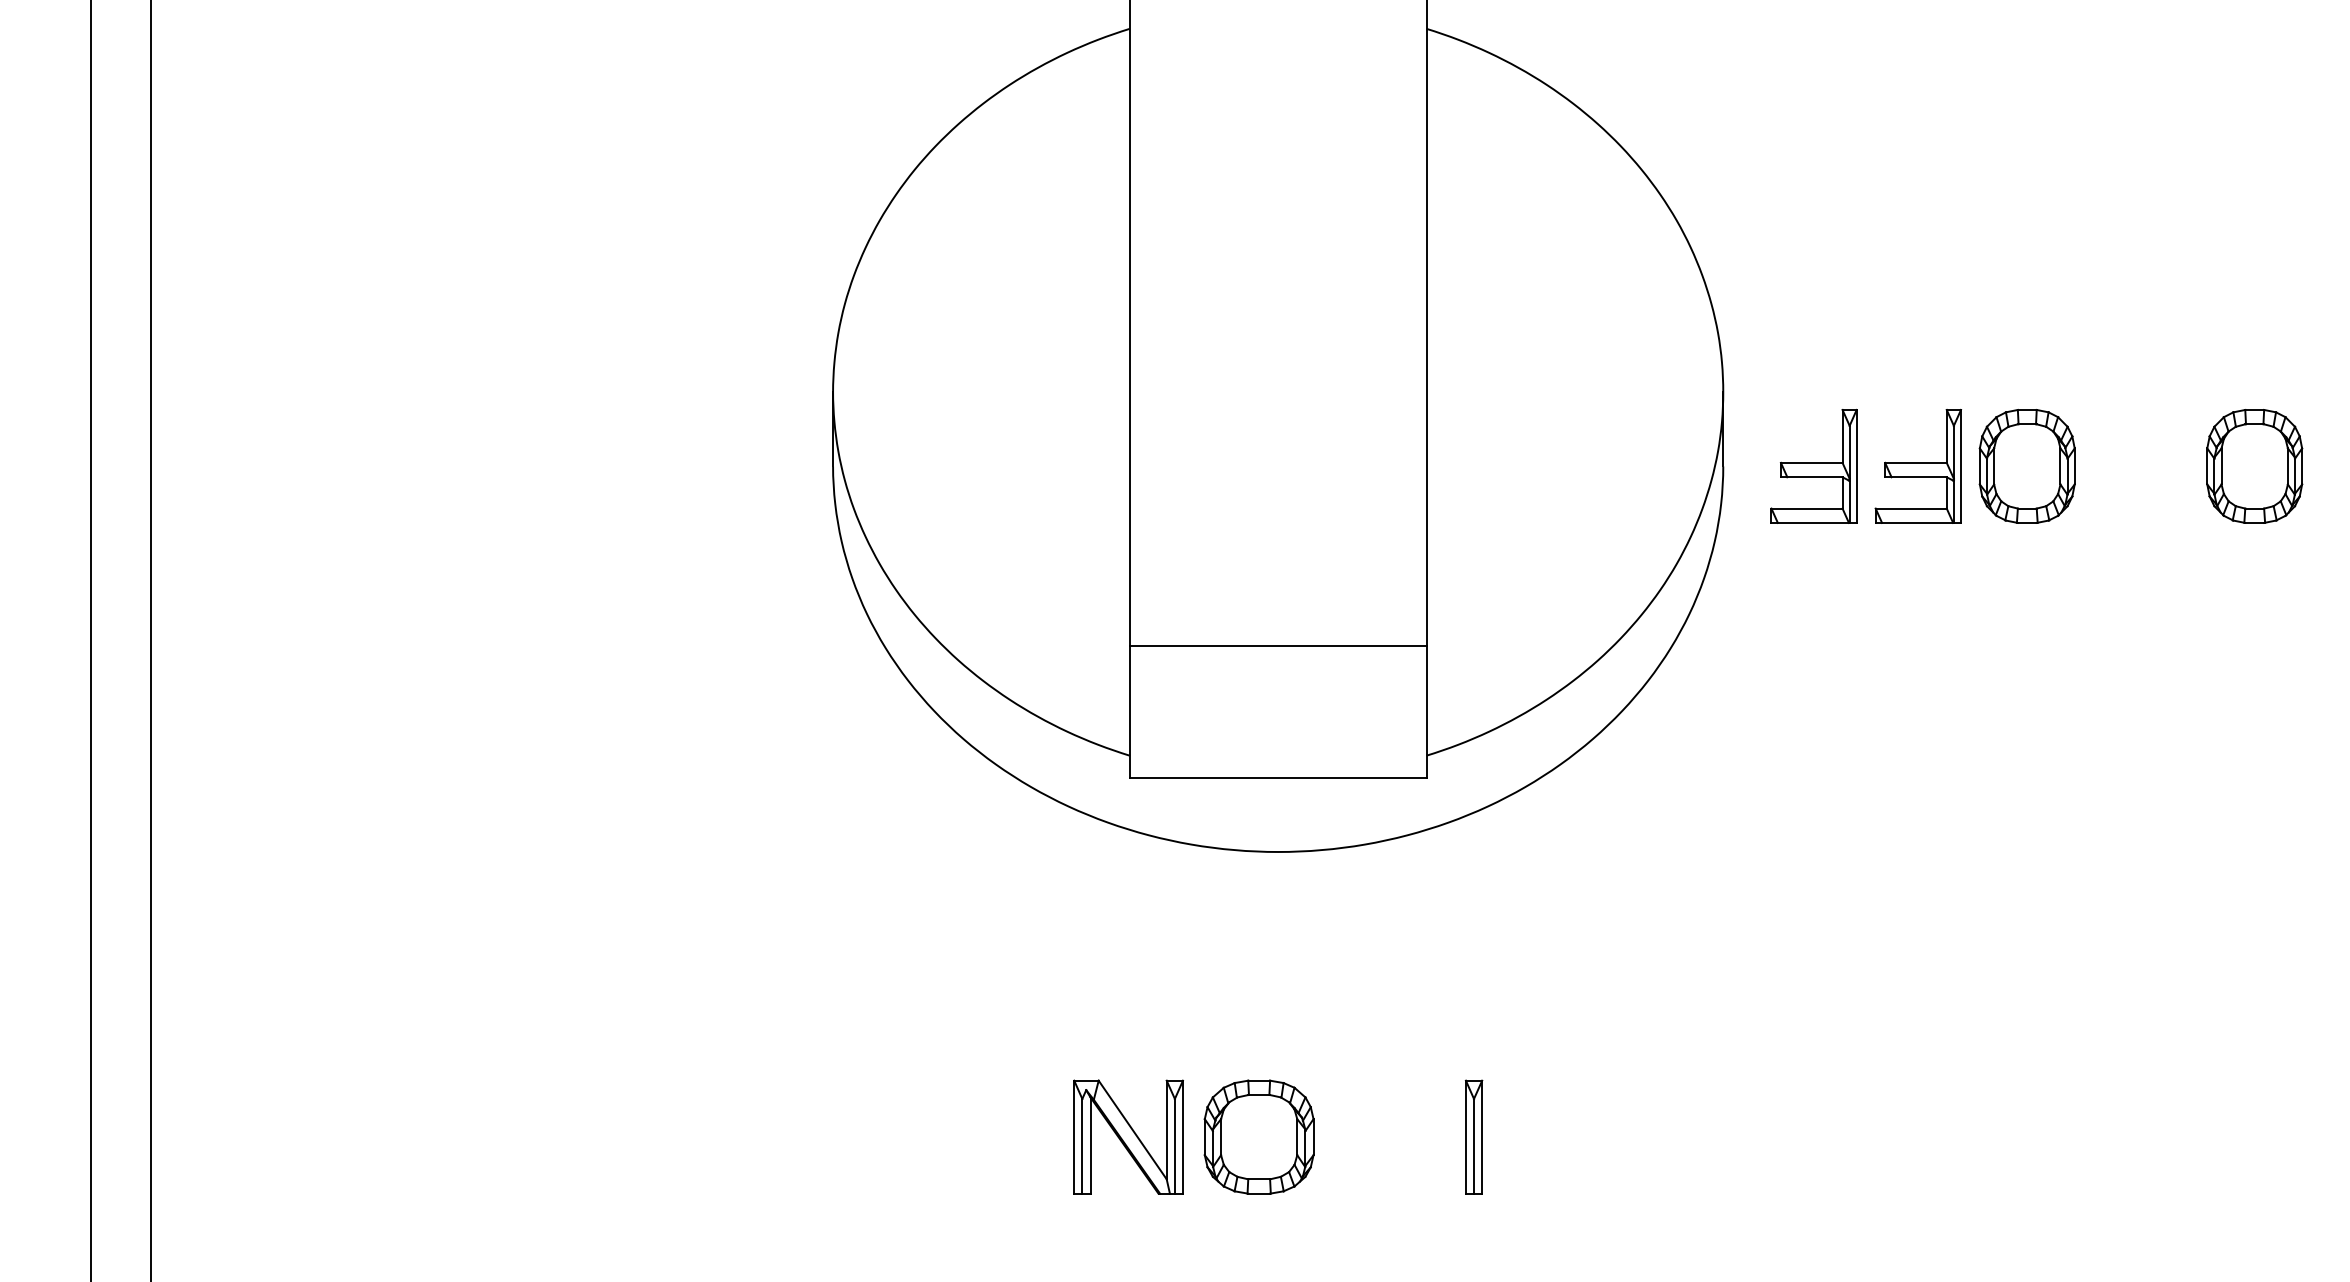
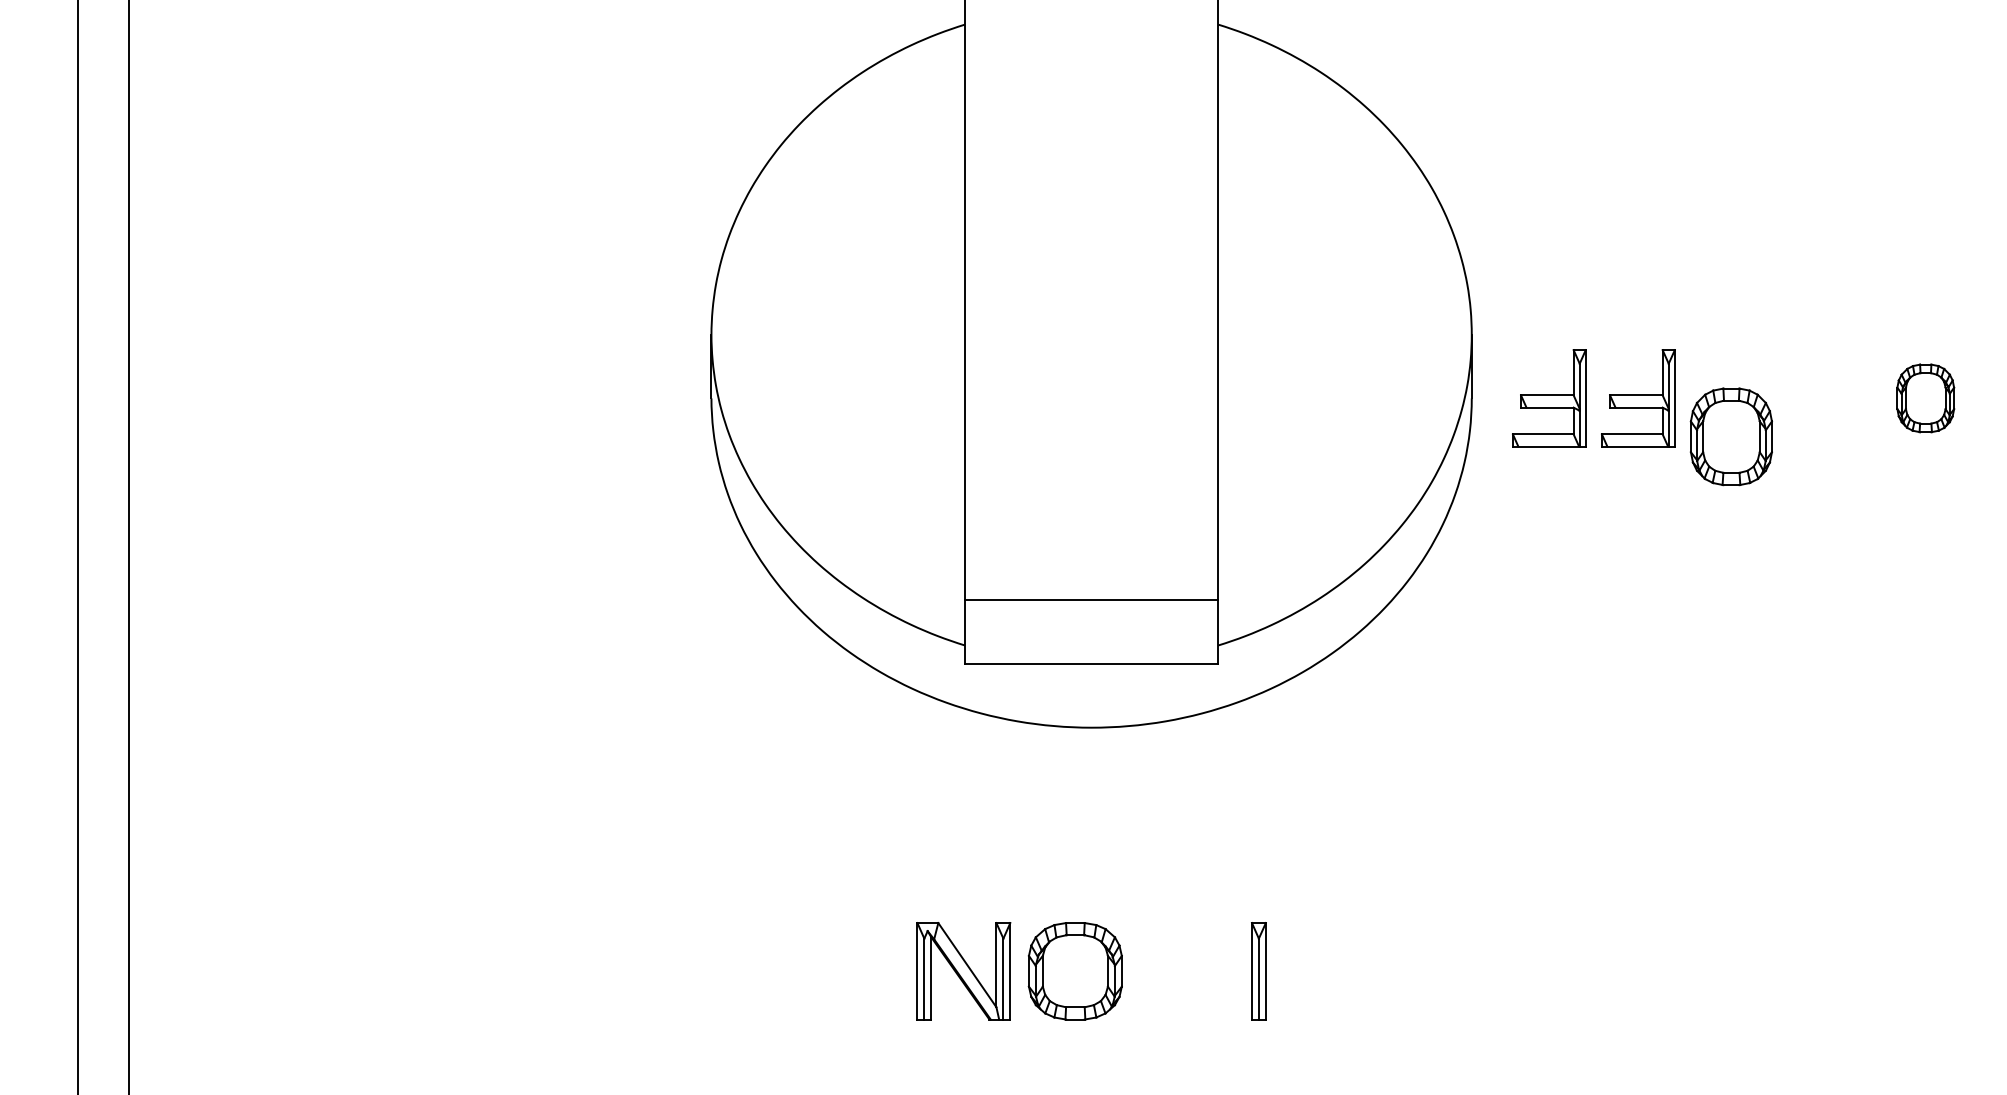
part: (2026, 466) -> (1730, 436), moved
part: (2254, 466) -> (1925, 398), size x0.7
line: (1277, 646) -> (1091, 600), moved

